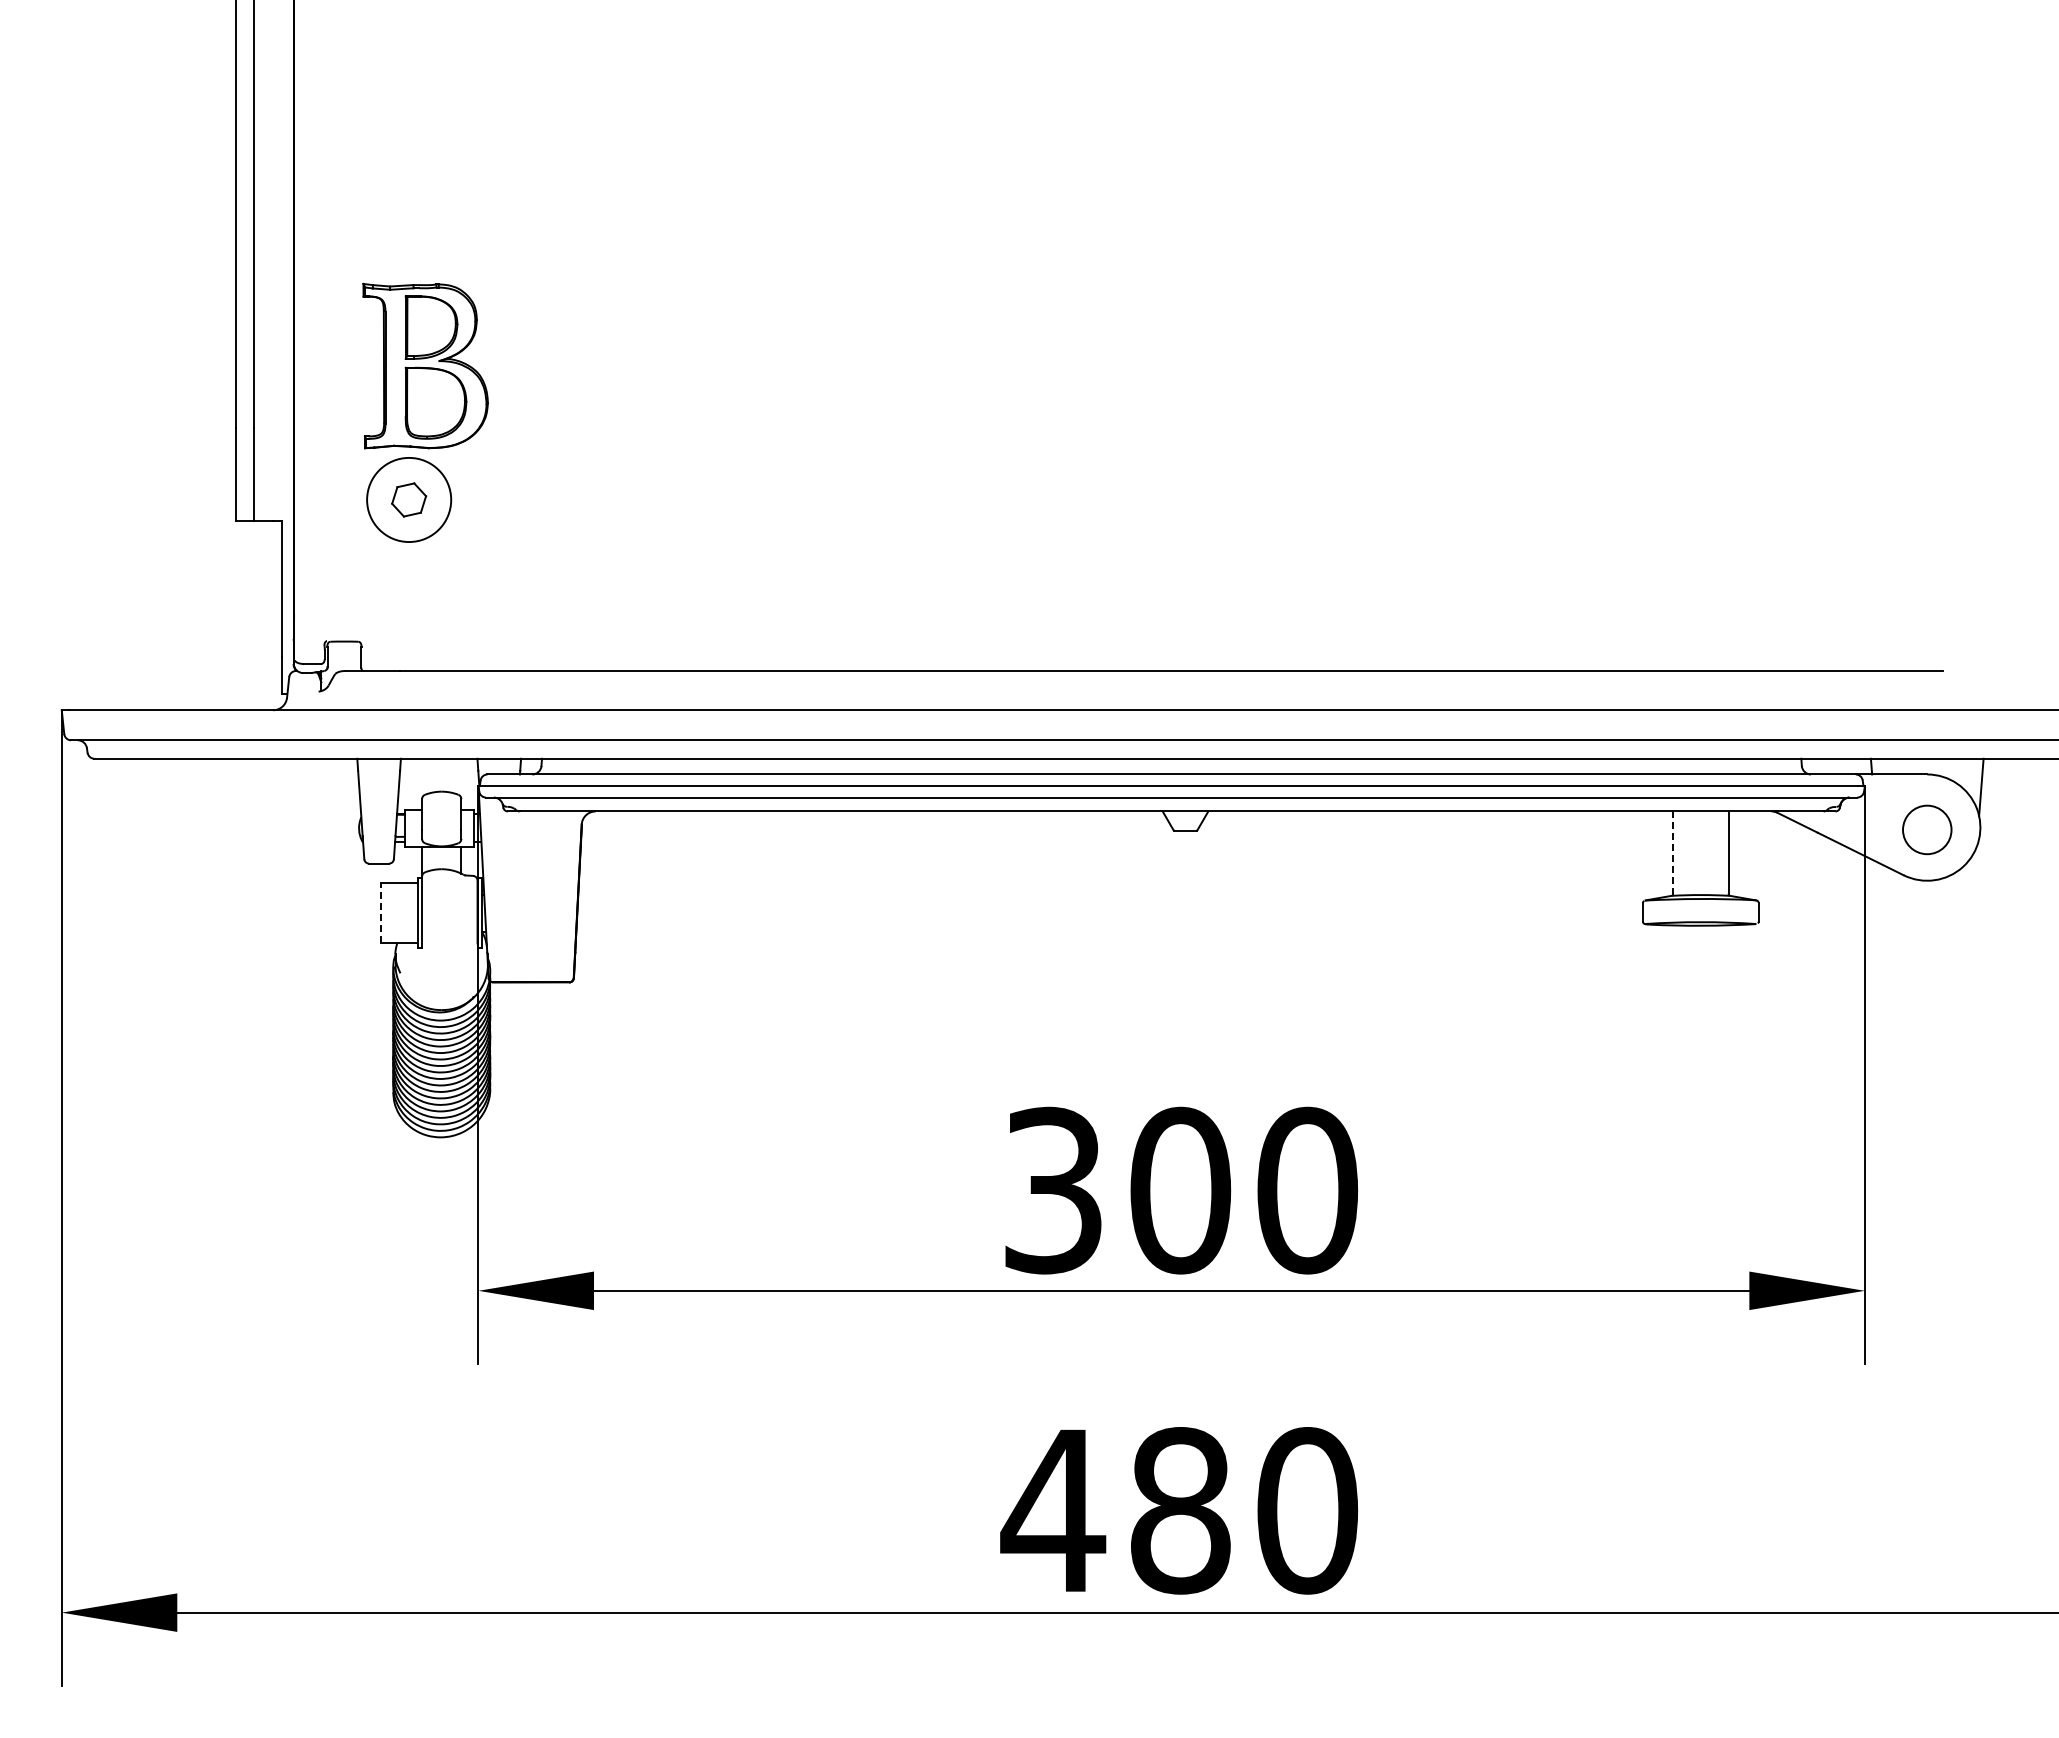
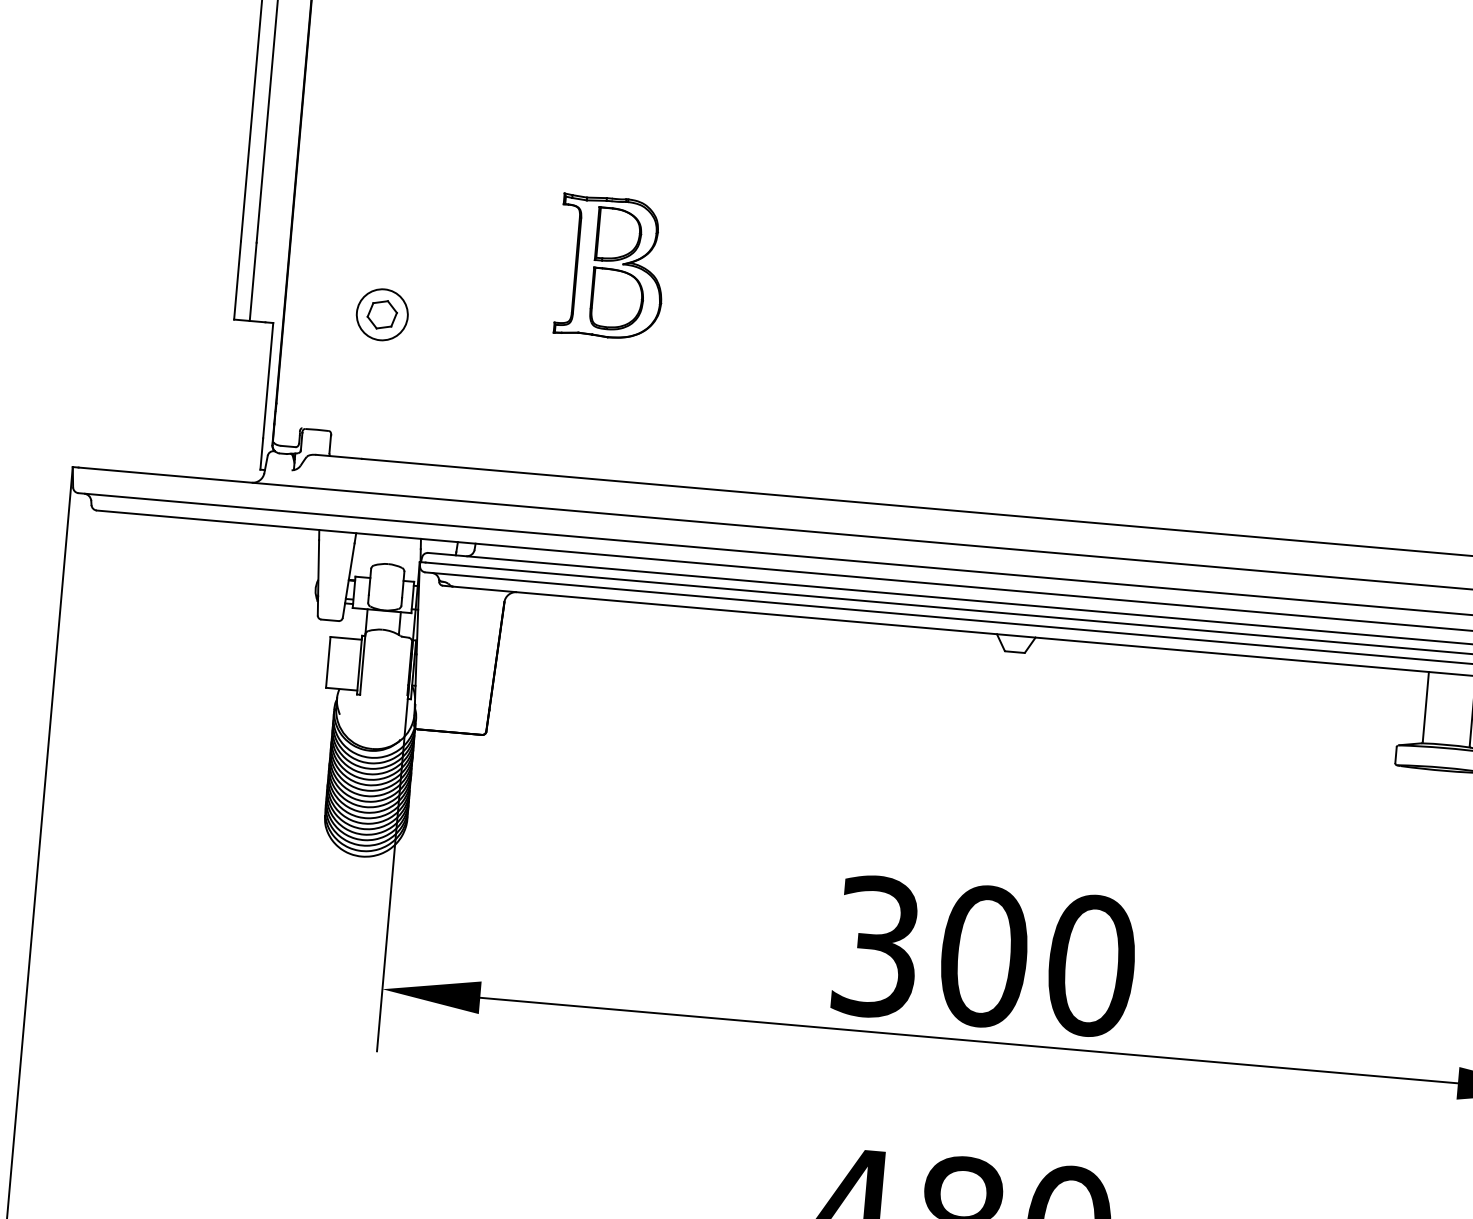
part: (425, 365) -> (611, 267), moved
circle: (409, 499) -> (382, 314), size x0.71
line: (1673, 853) -> (1426, 707), dashed -> solid
line: (381, 912) -> (328, 661), dashed -> solid

